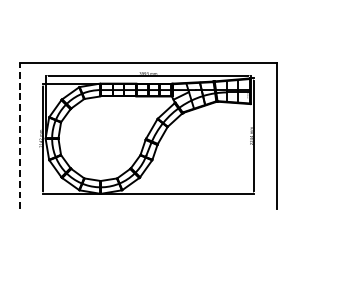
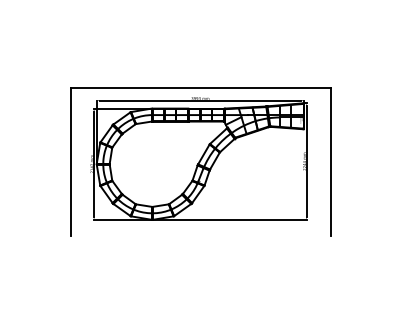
line: (20, 136) -> (71, 161), dashed -> solid

